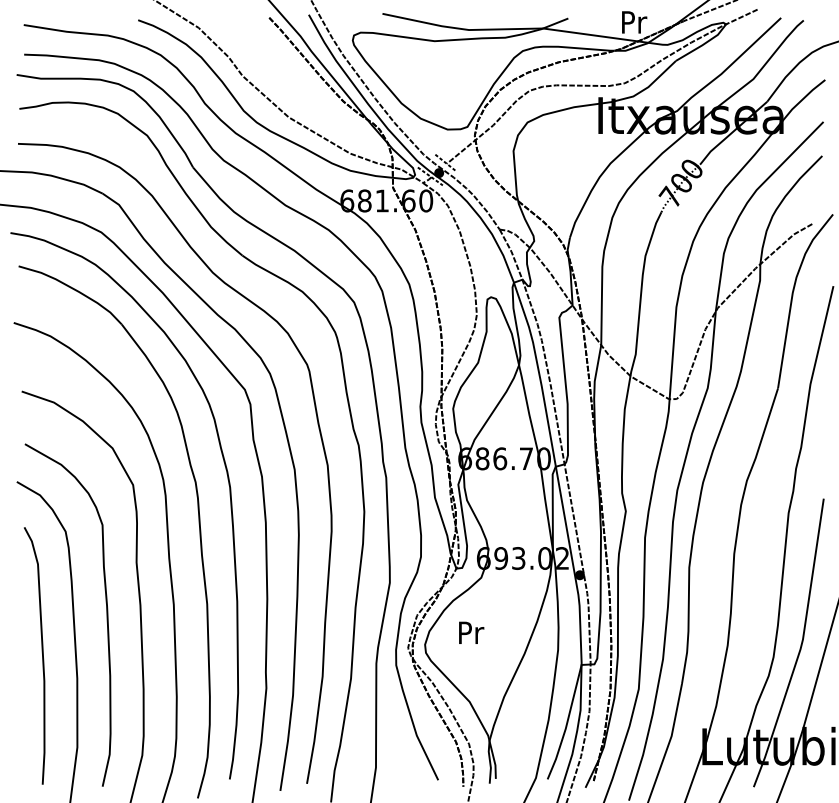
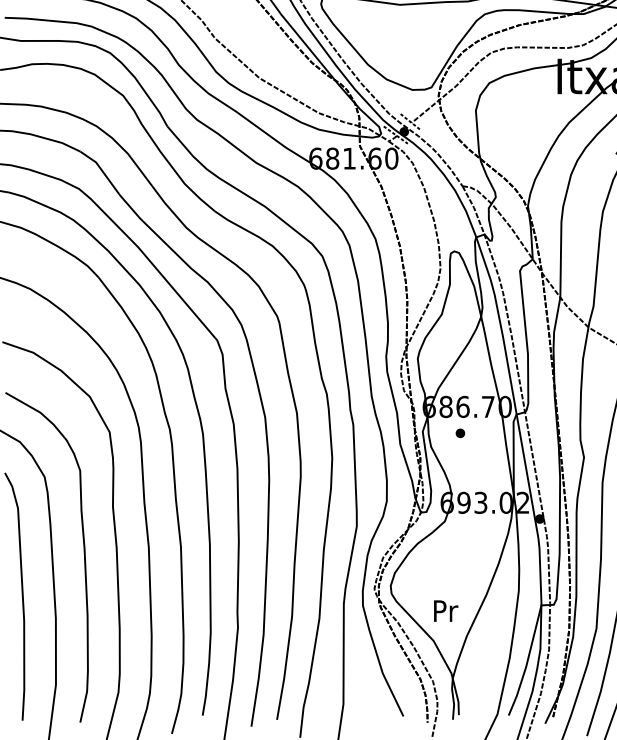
part: (497, 486) -> (460, 433), added
text: (471, 632) -> (446, 610), moved

